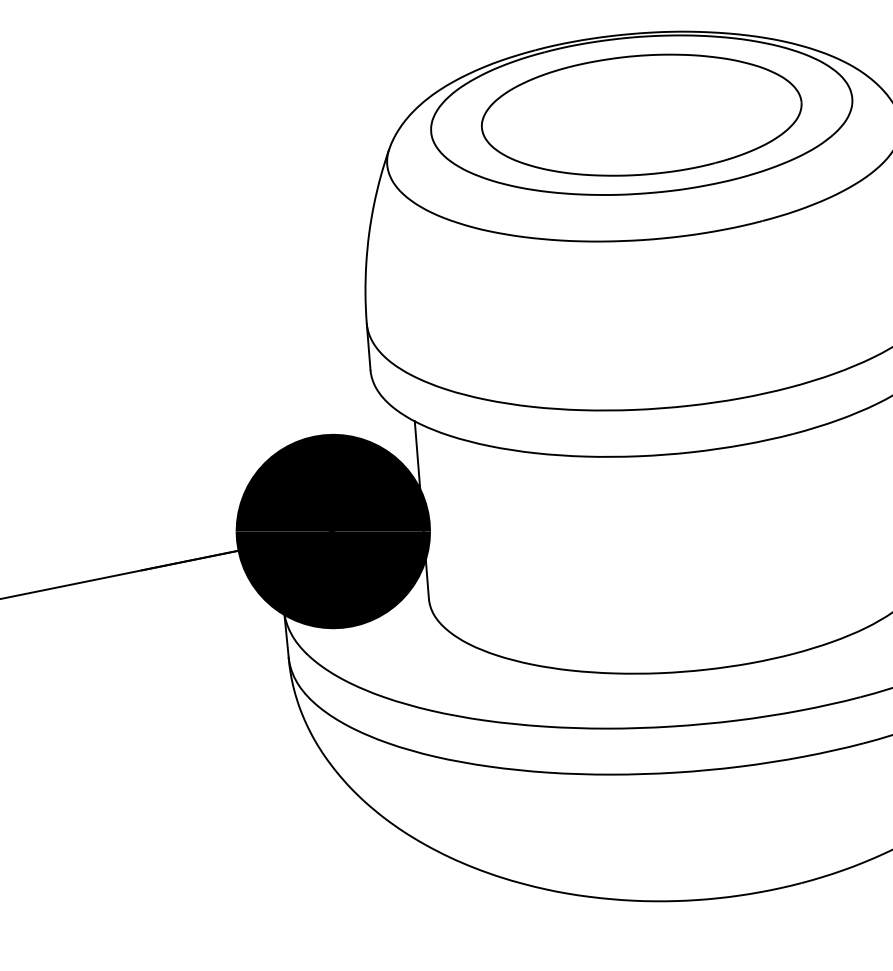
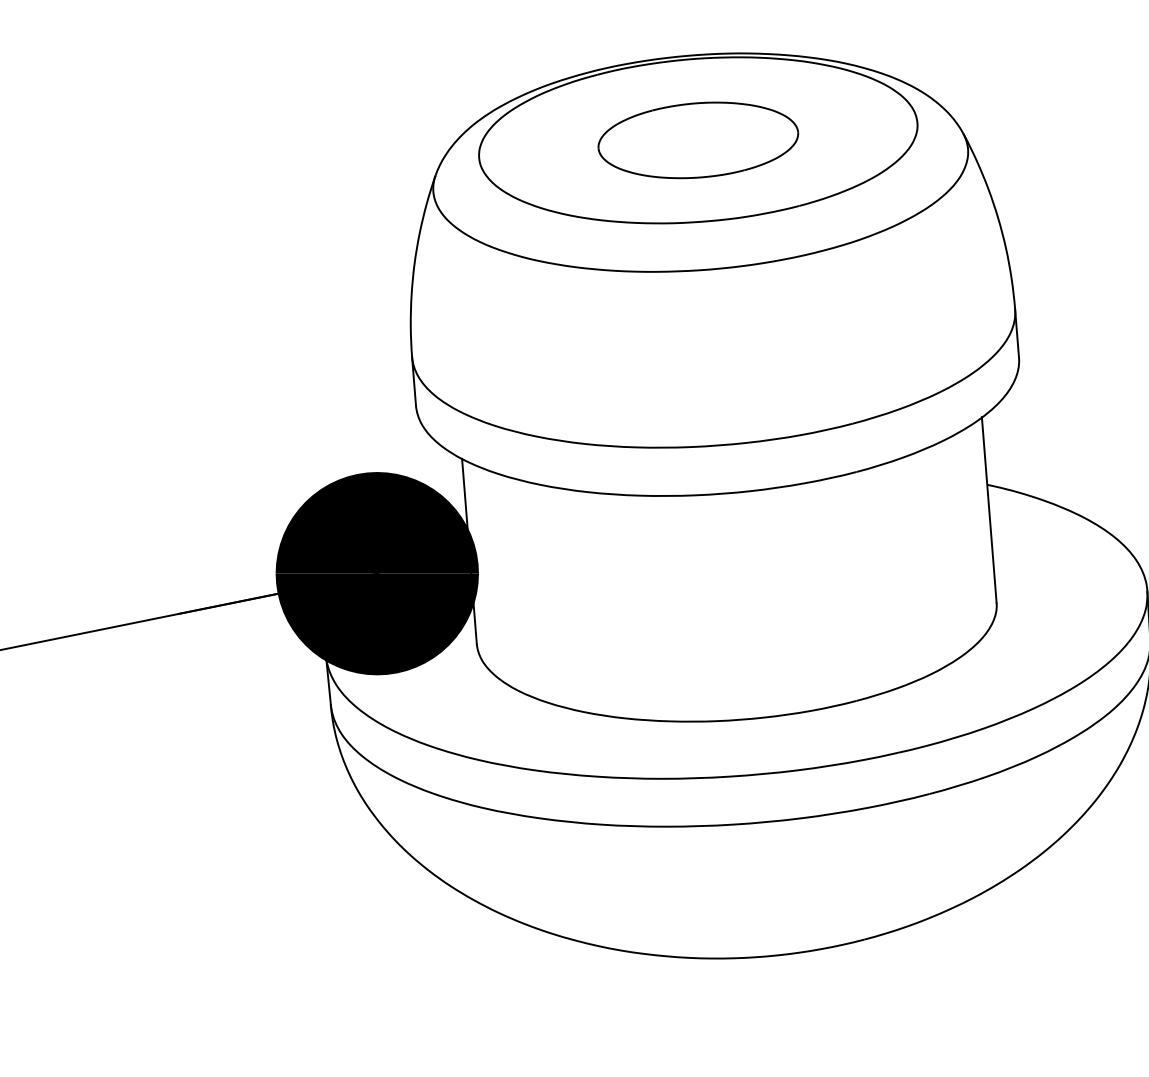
part: (641, 115) -> (698, 140), size x0.6

